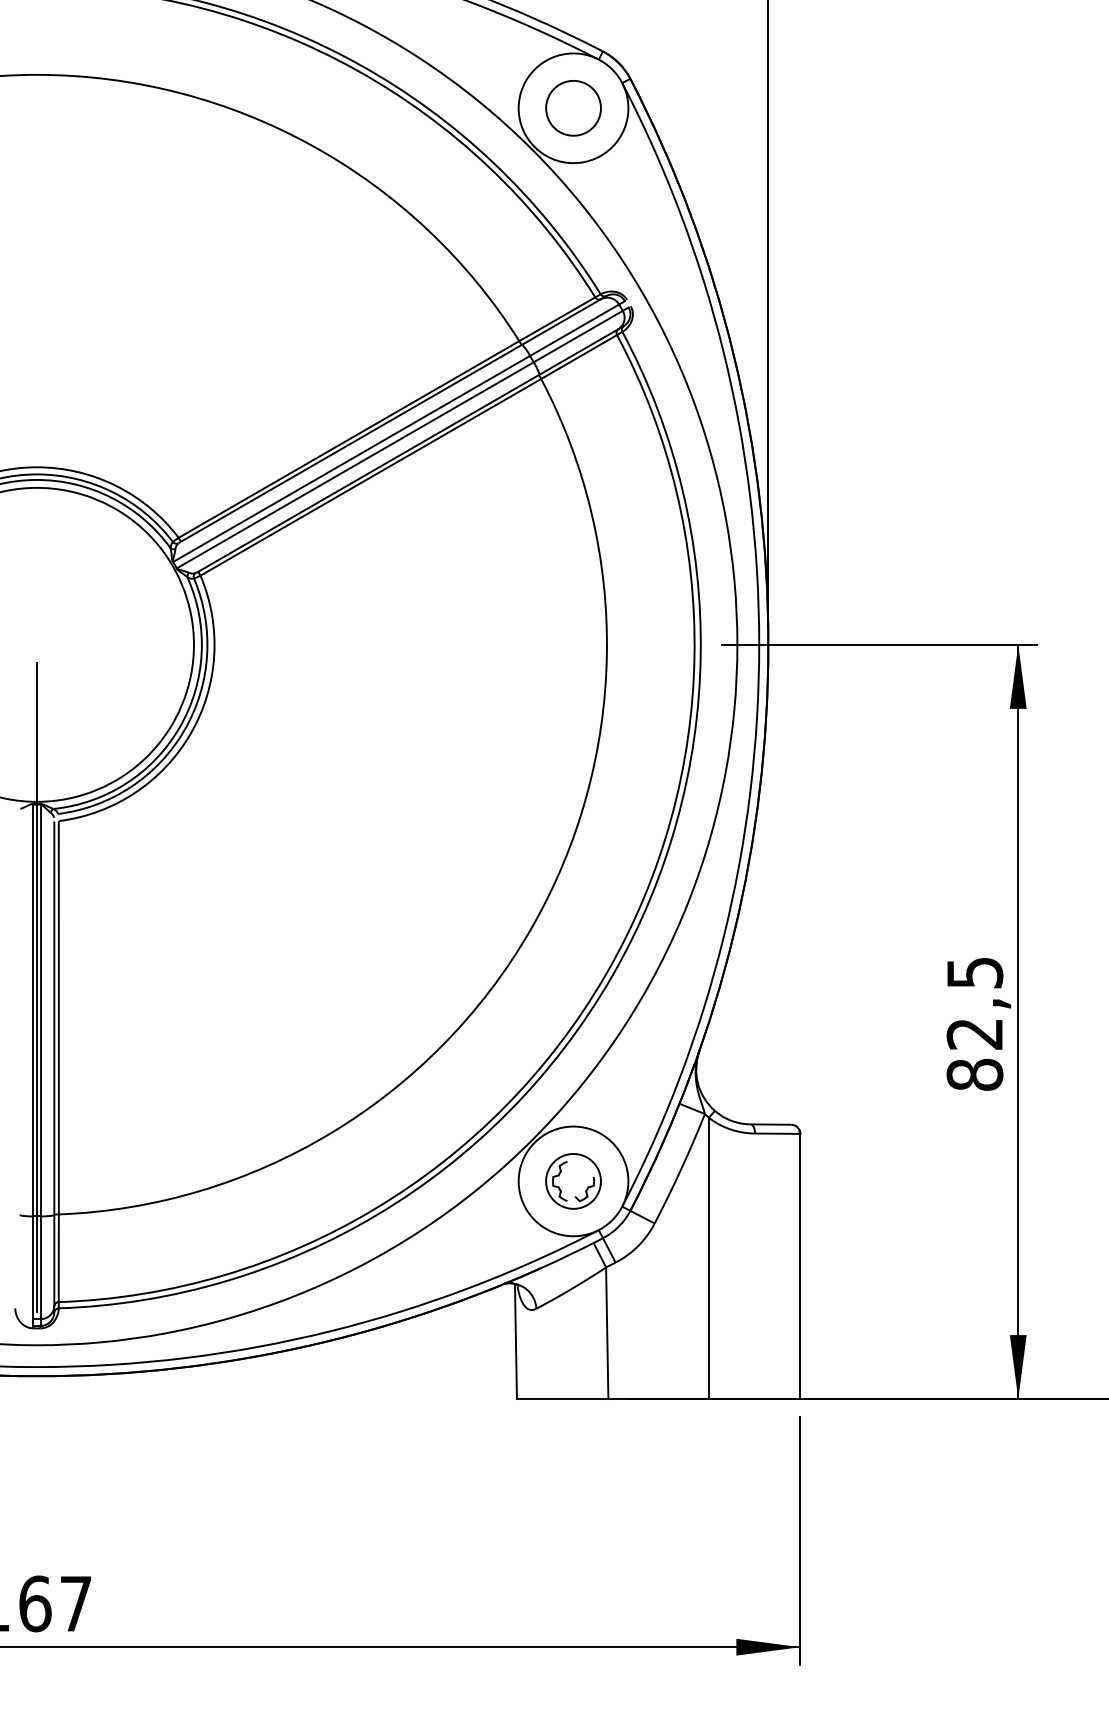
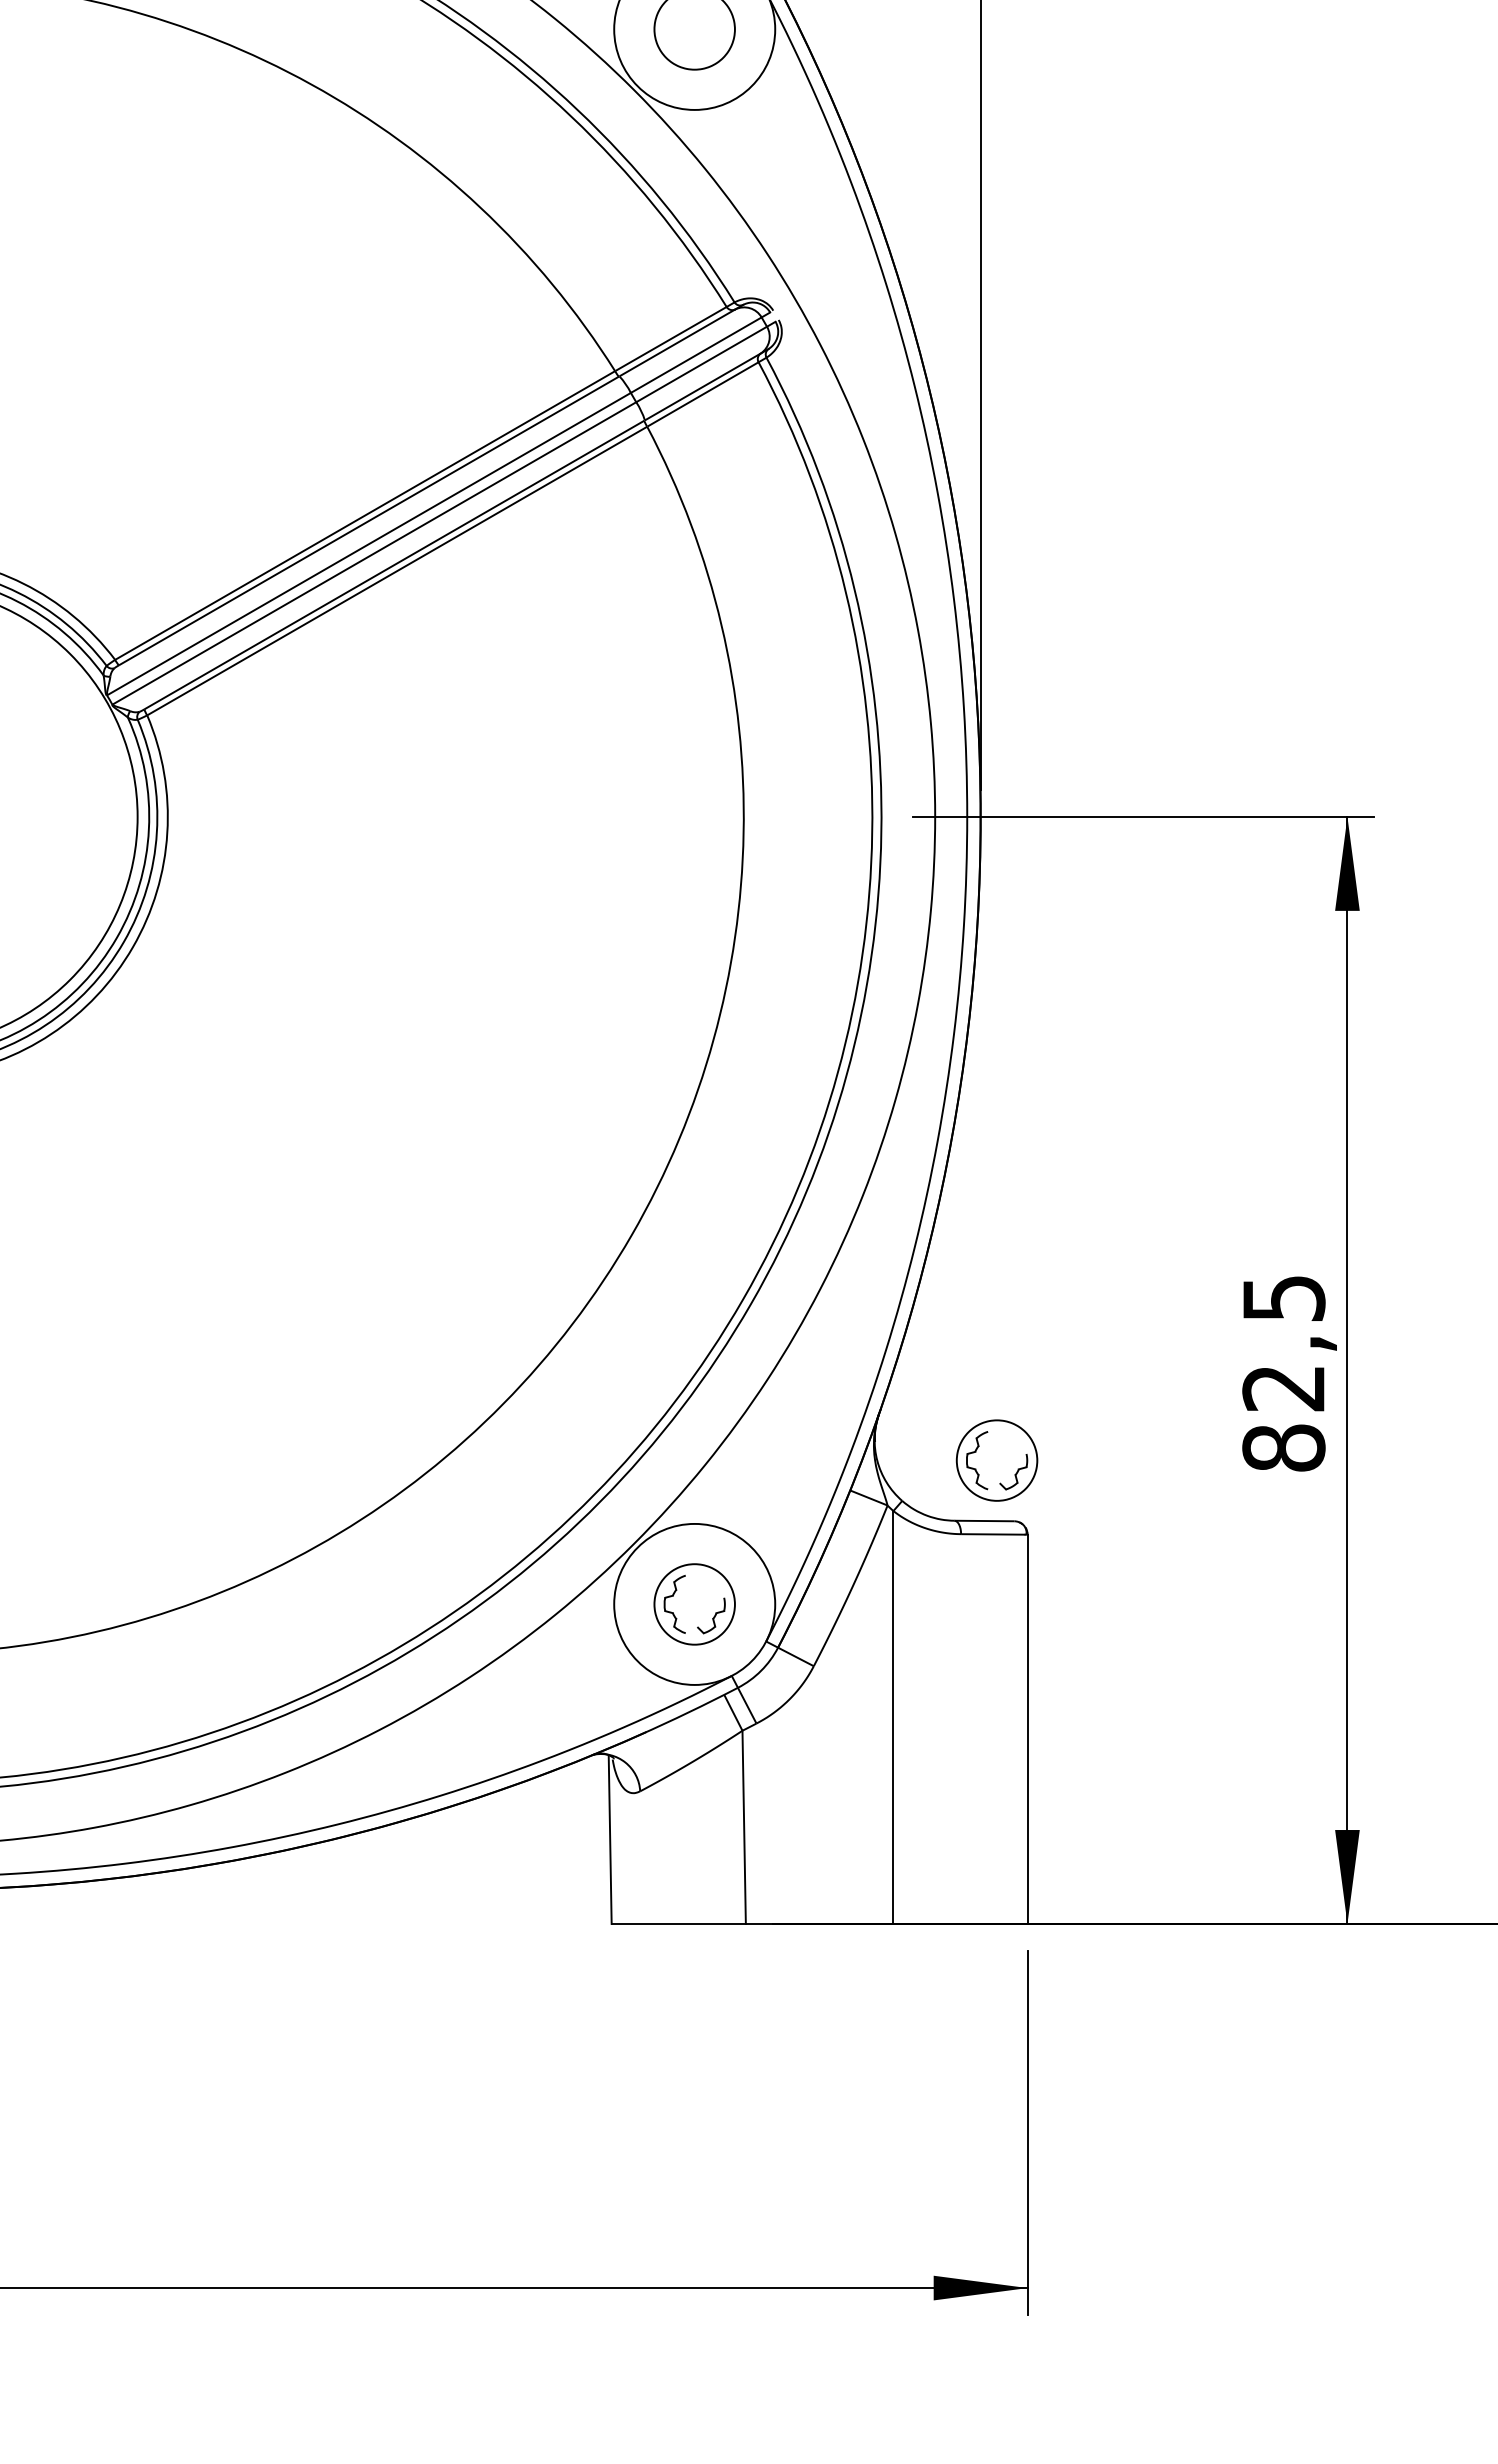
part: (779, 1083) -> (996, 1460), added

